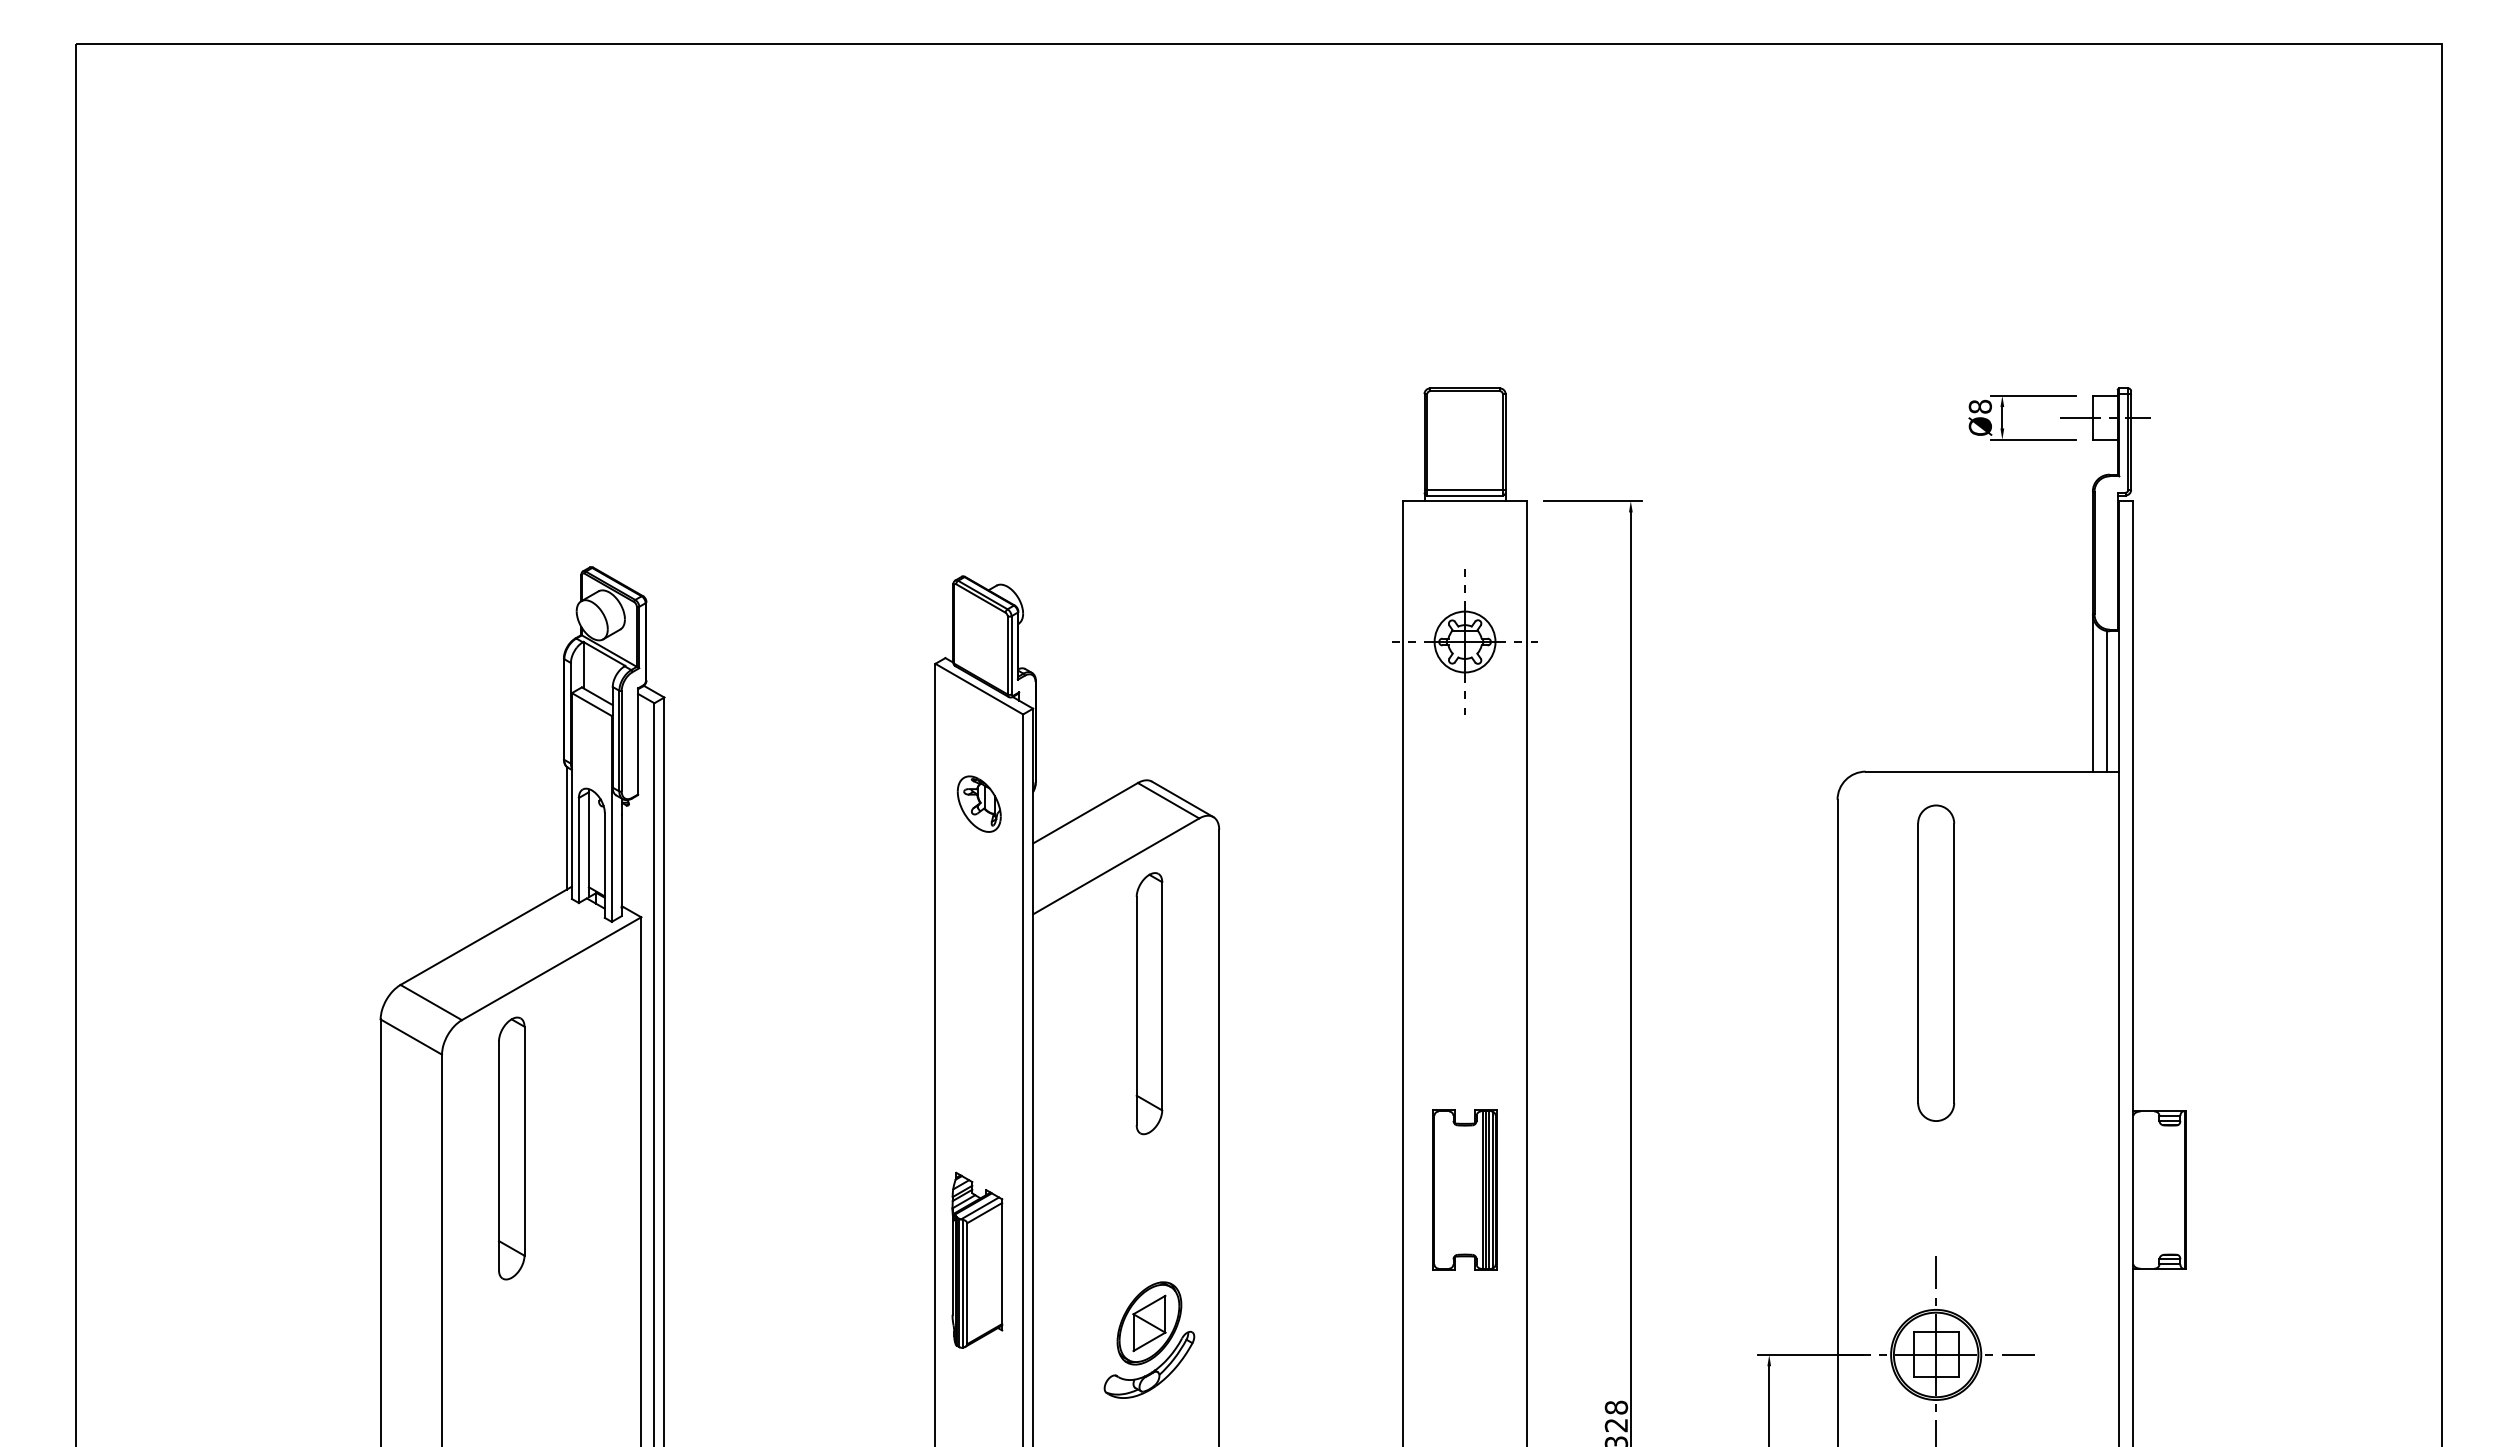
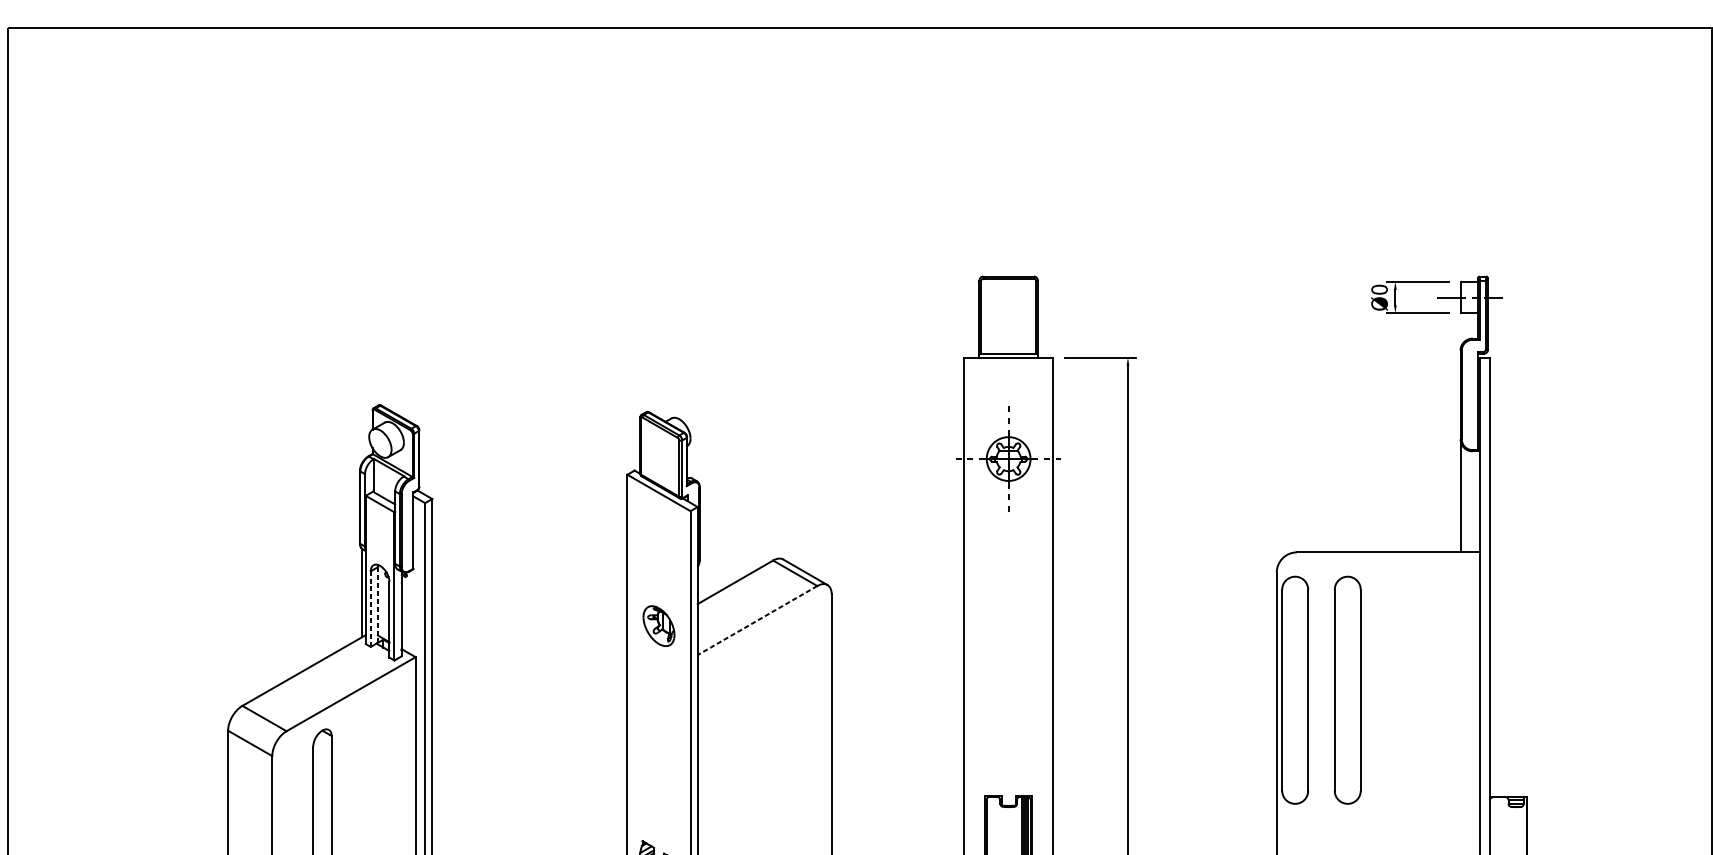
text: (1980, 406) -> (1379, 289), Ø8 -> Ø0
line: (1464, 489) -> (1008, 349), removed
line: (2106, 701) -> (1470, 501), removed
part: (978, 803) -> (658, 625), moved
line: (588, 844) -> (377, 604), solid -> dashed
line: (578, 850) -> (370, 609), solid -> dashed
line: (1116, 866) -> (757, 620), solid -> dashed
part: (1863, 962) -> (1295, 689), added
part: (1149, 1003) -> (781, 719), removed

